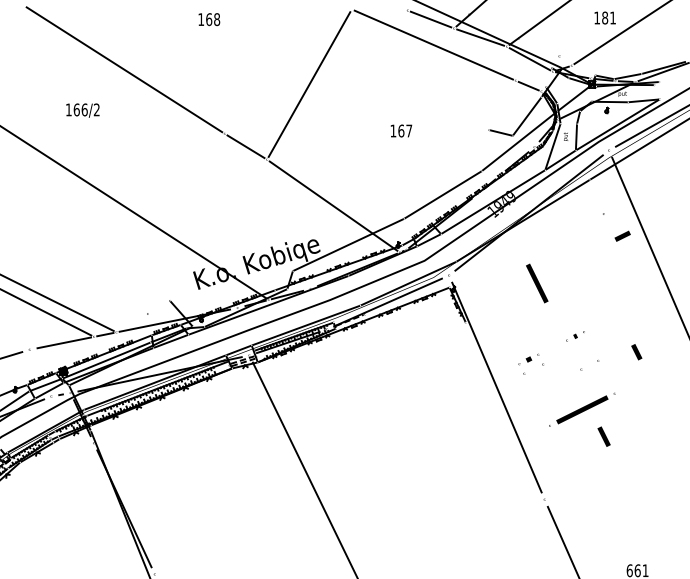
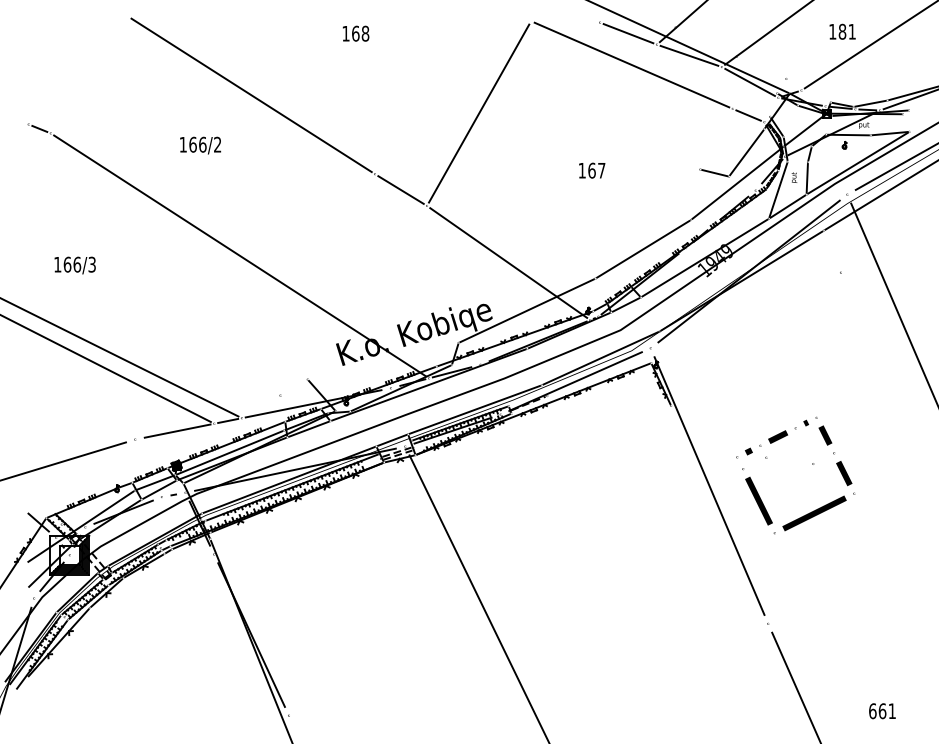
line: (623, 235) -> (778, 436), moved
line: (536, 282) -> (758, 500), moved
line: (636, 352) -> (825, 435), moved
line: (604, 436) -> (844, 473), moved

